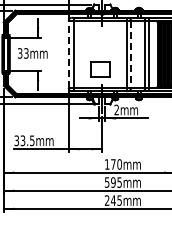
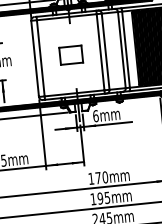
line: (68, 54) -> (34, 58), dashed -> solid
line: (131, 54) -> (106, 51), dashed -> solid
part: (100, 69) -> (71, 55), moved
text: (116, 109) -> (95, 115), 2mm -> 6mm
text: (107, 182) -> (93, 199), 595mm -> 195mm

